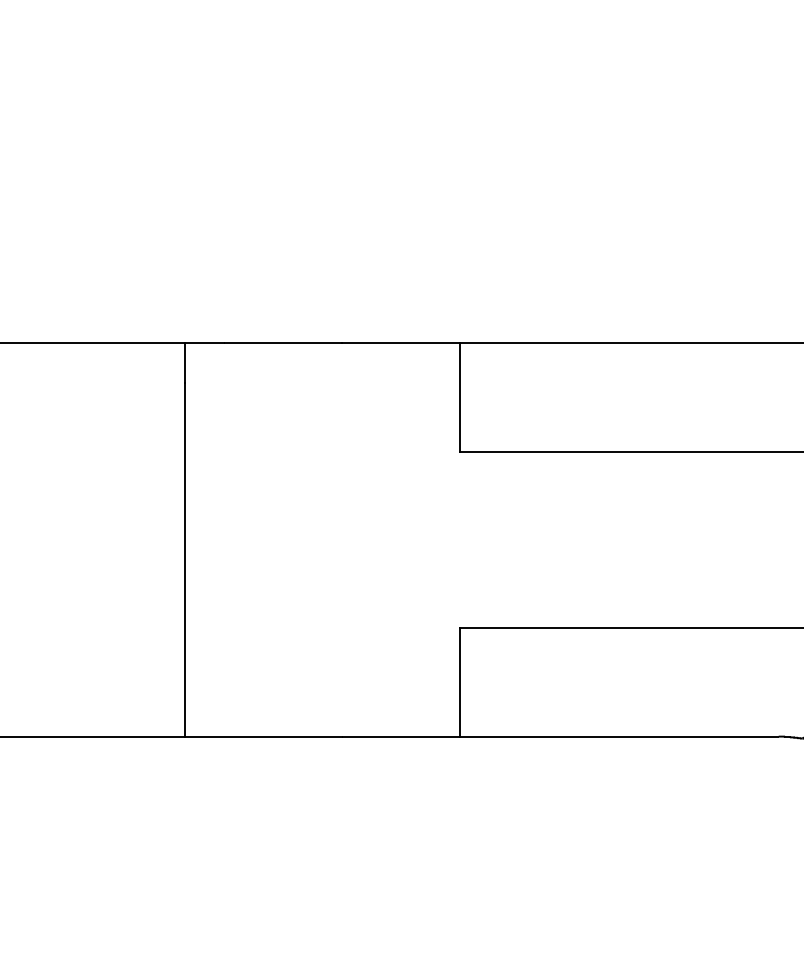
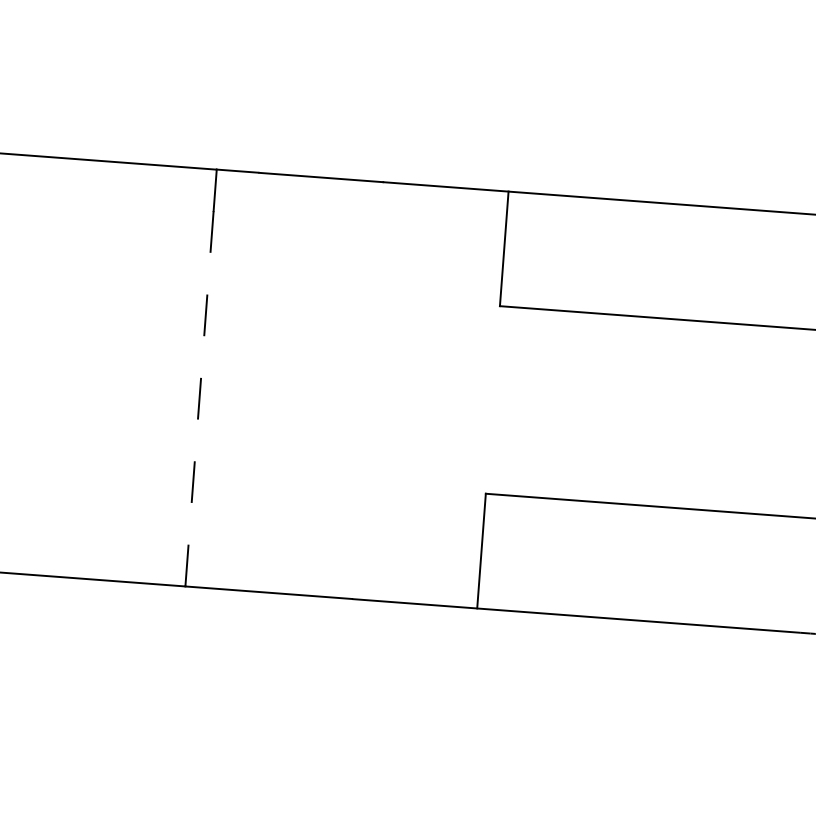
line: (184, 559) -> (199, 398), solid -> dashed

